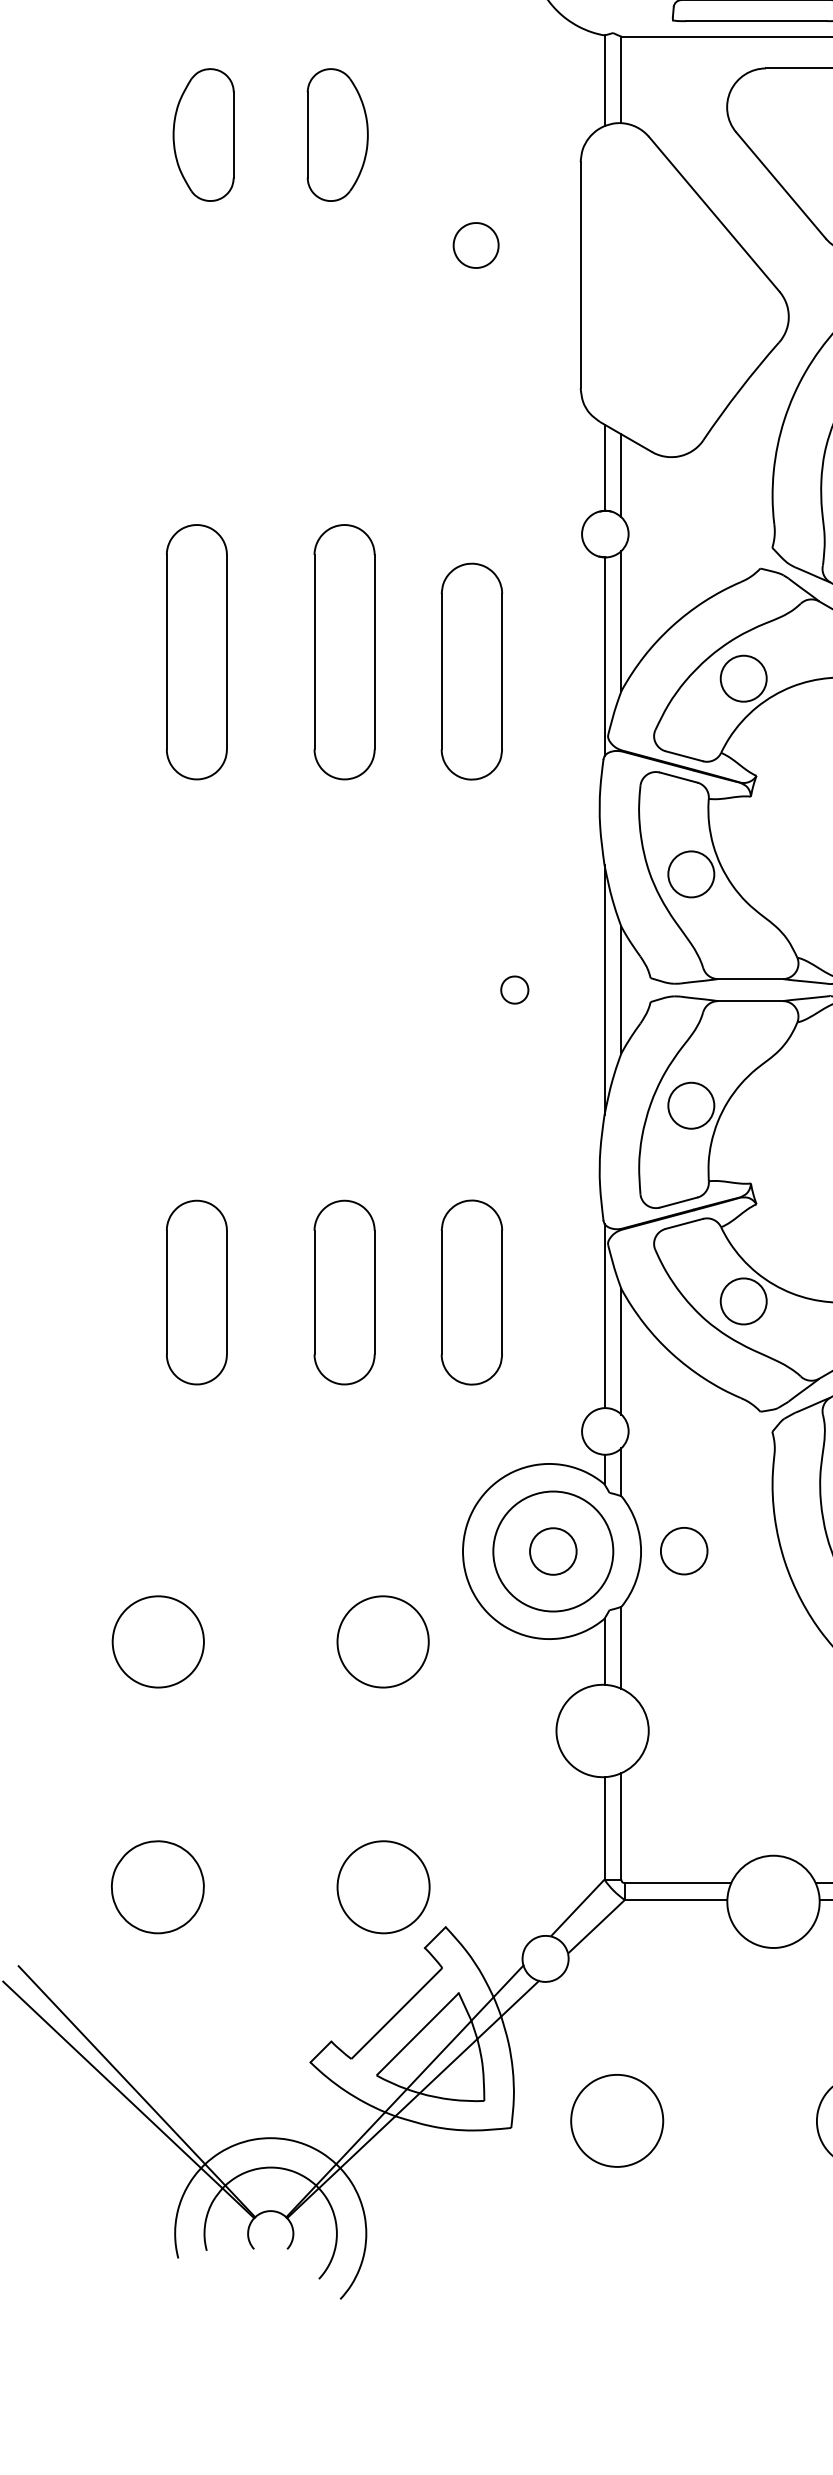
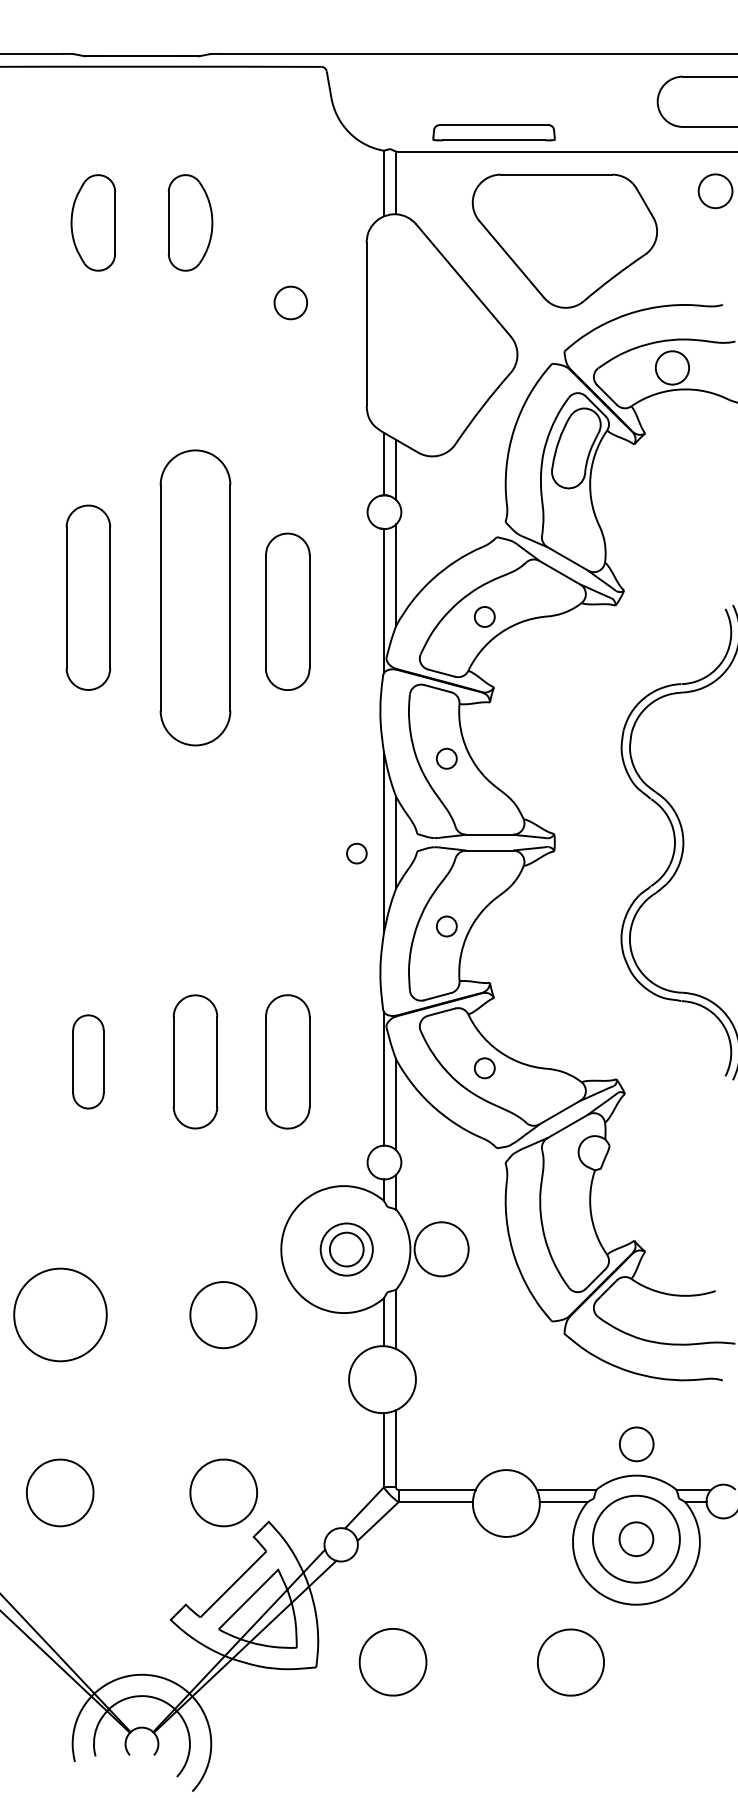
part: (344, 651) -> (195, 597), size x1.6
circle: (743, 678) -> (484, 616), size x0.6
circle: (690, 873) -> (446, 758), size x0.6
part: (514, 989) -> (356, 853), moved
circle: (690, 1105) -> (446, 926), size x0.6
part: (196, 1292) -> (88, 1061), size x0.7
circle: (743, 1300) -> (484, 1067), size x0.6
circle: (552, 1551) -> (346, 1249), size x0.6
circle: (683, 1551) -> (441, 1249), size x1.6
part: (158, 1642) -> (60, 1315), size x1.4

